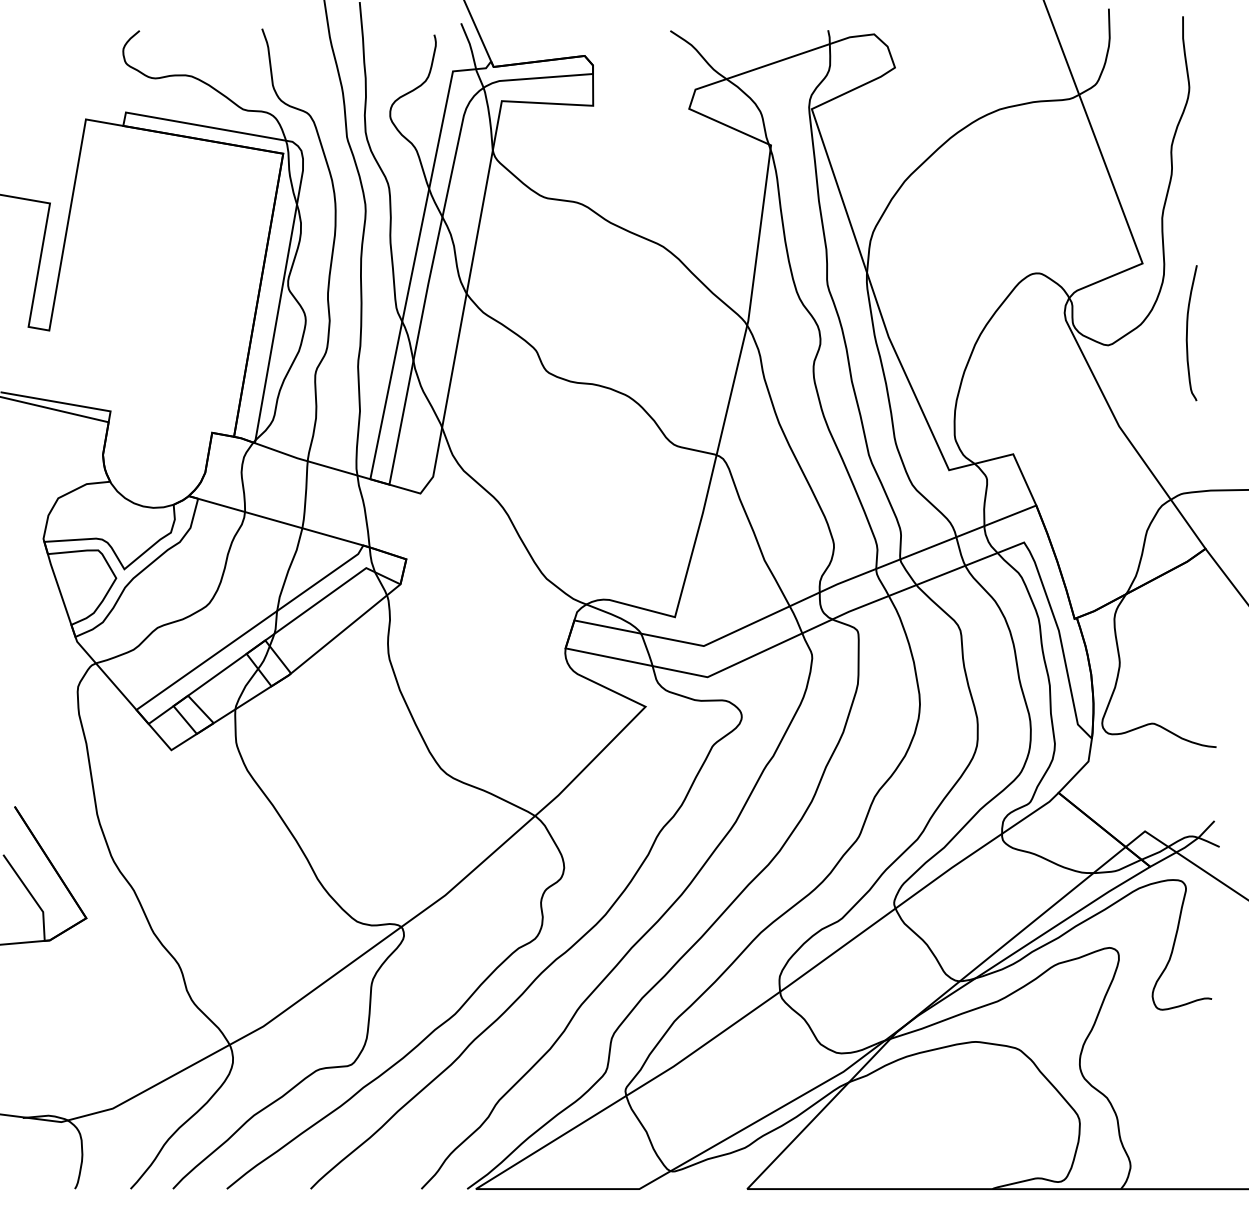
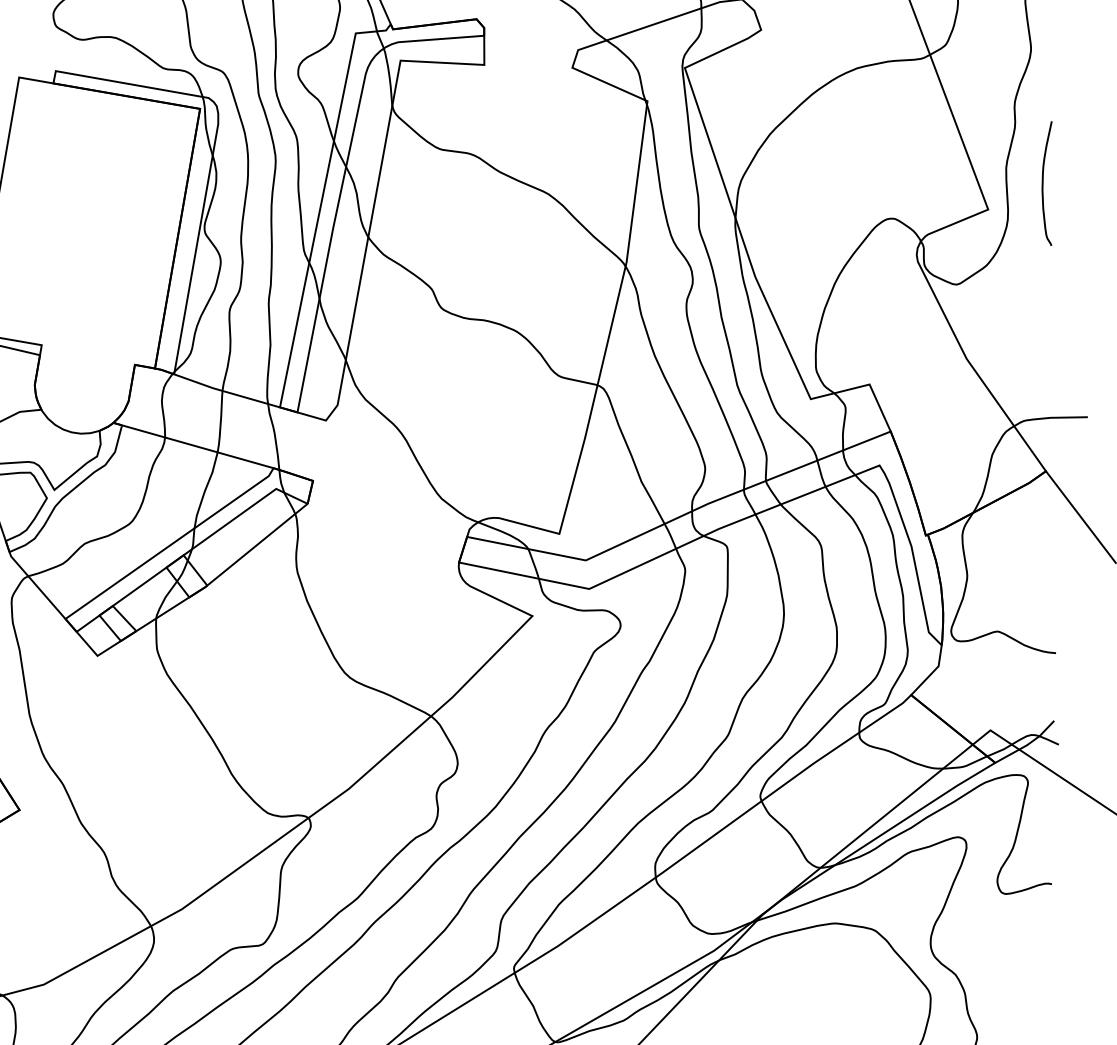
curve: (1187, 333) -> (1043, 183), moved

